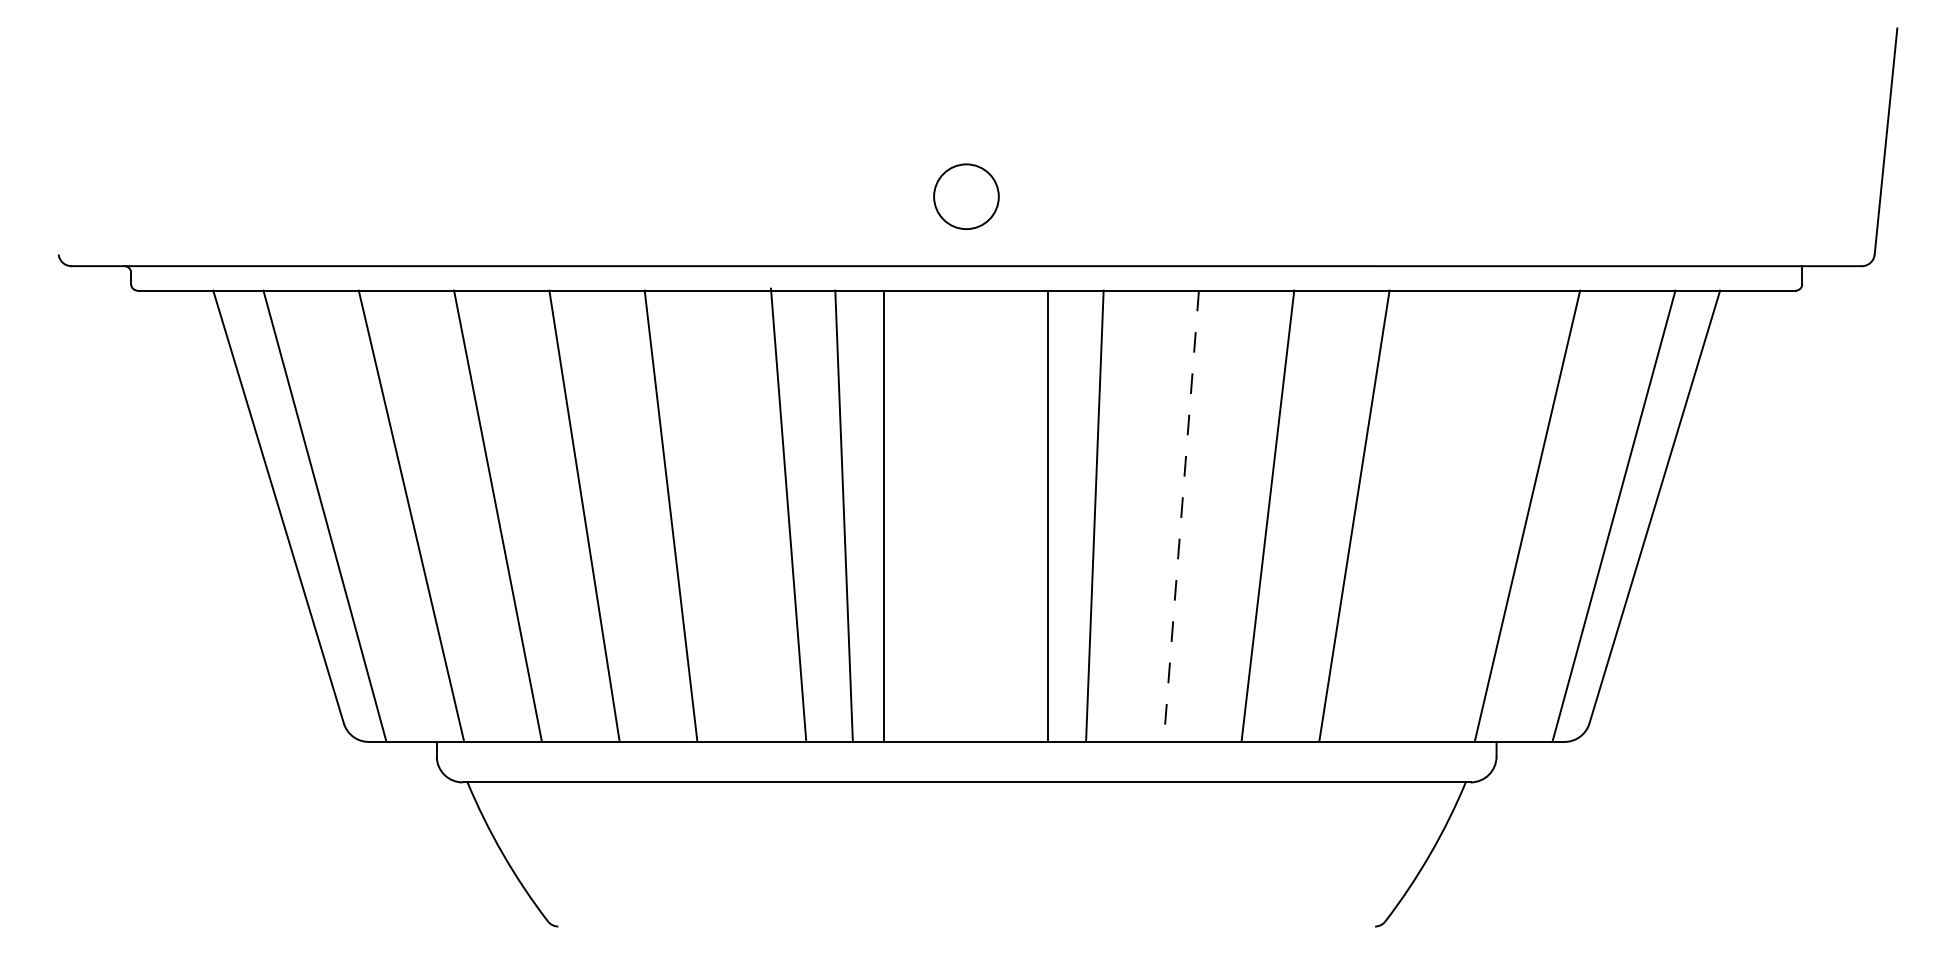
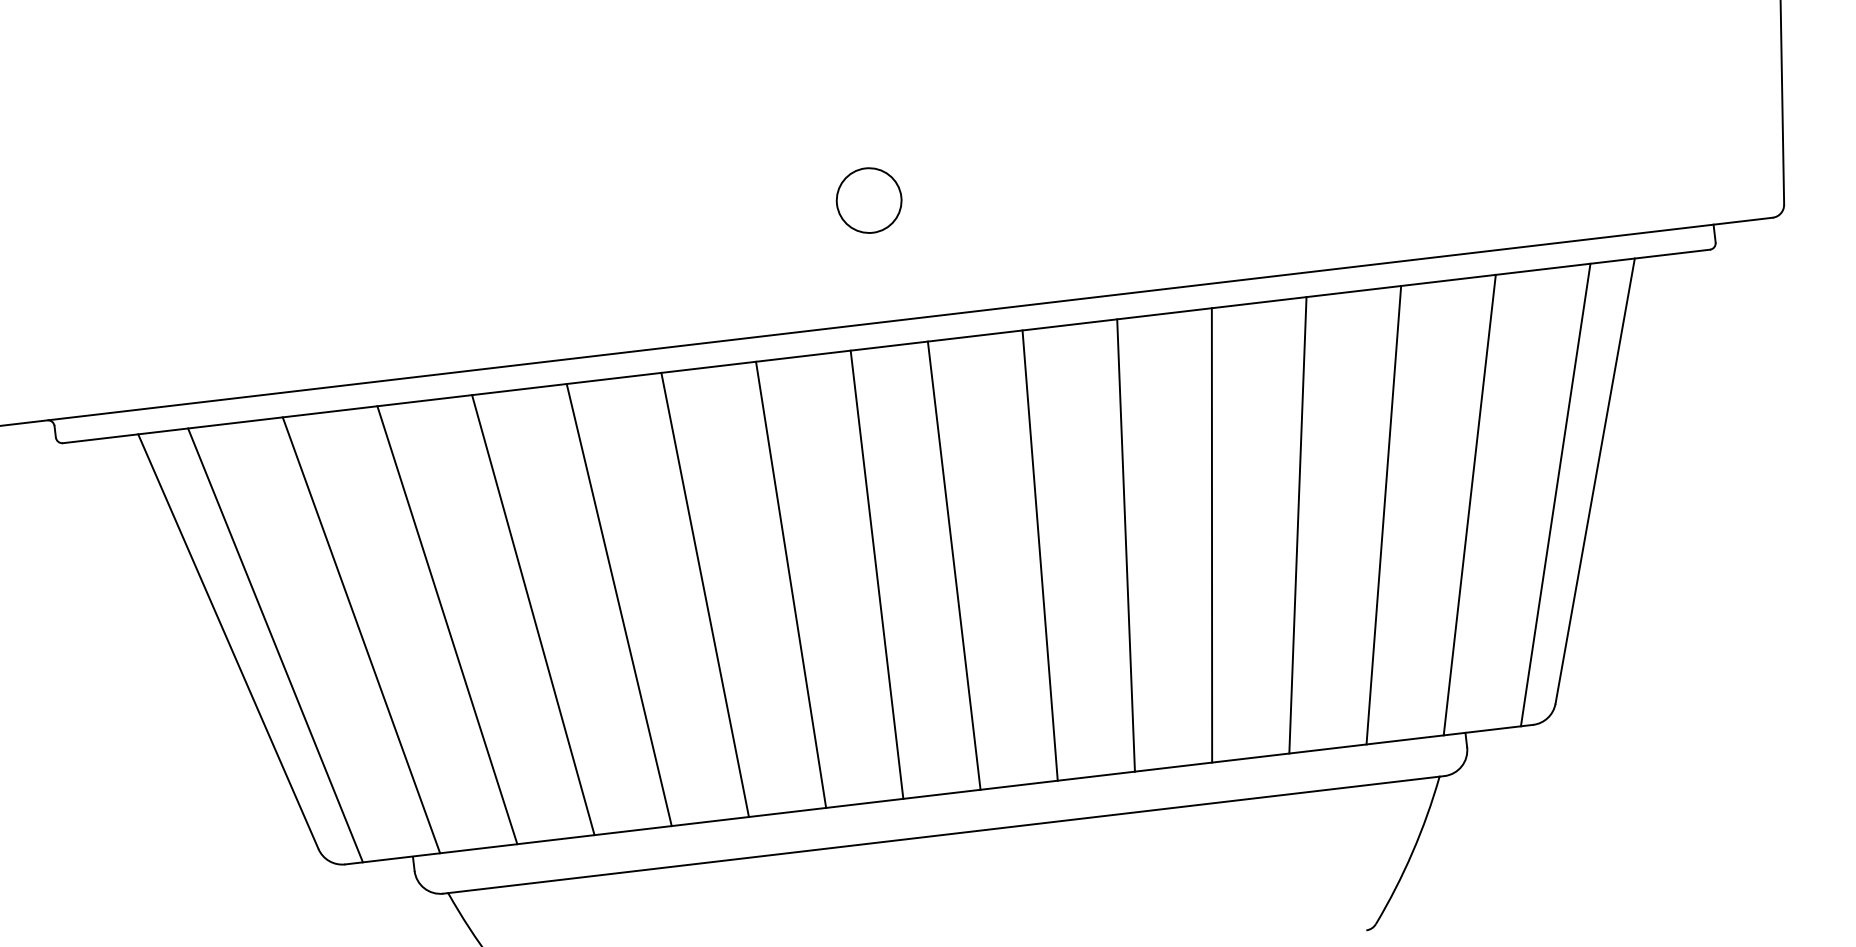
circle: (966, 196) -> (869, 200), moved
line: (788, 513) -> (705, 594), moved
line: (883, 515) -> (876, 573), moved
line: (1048, 515) -> (954, 564), moved
line: (1440, 515) -> (1383, 514), added
line: (1181, 516) -> (1126, 545), dashed -> solid

